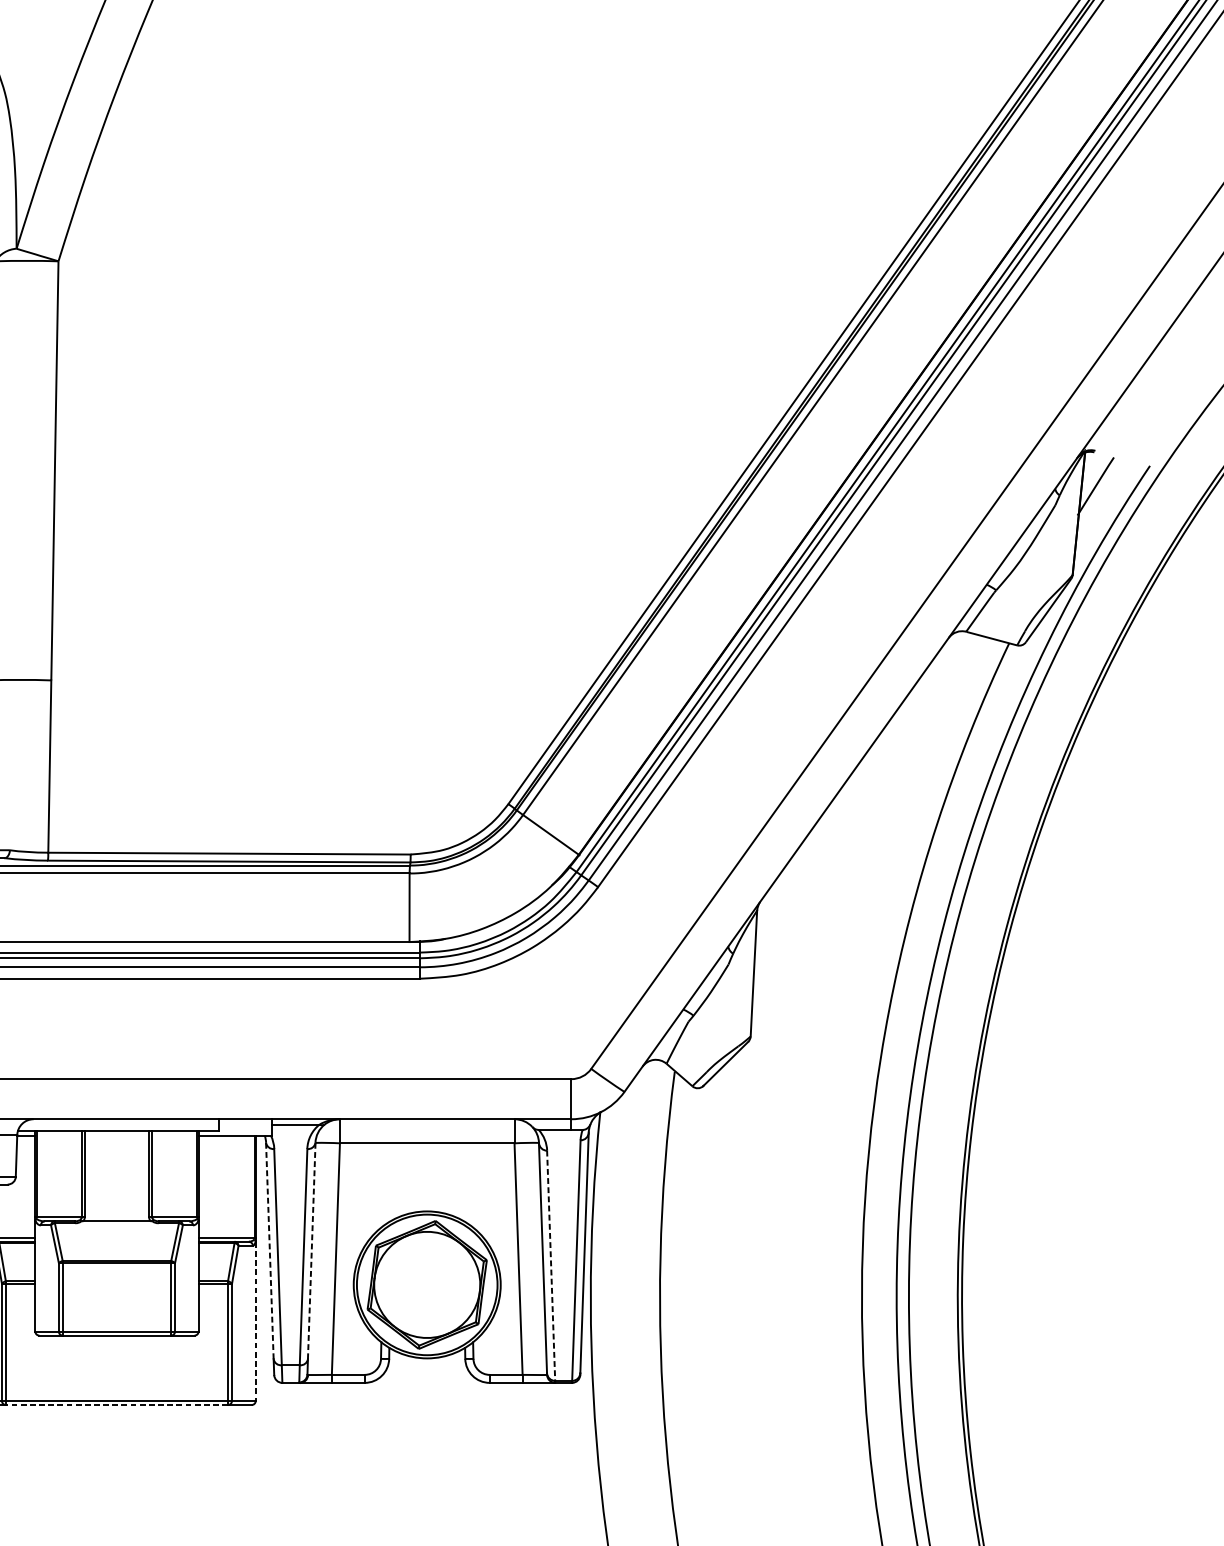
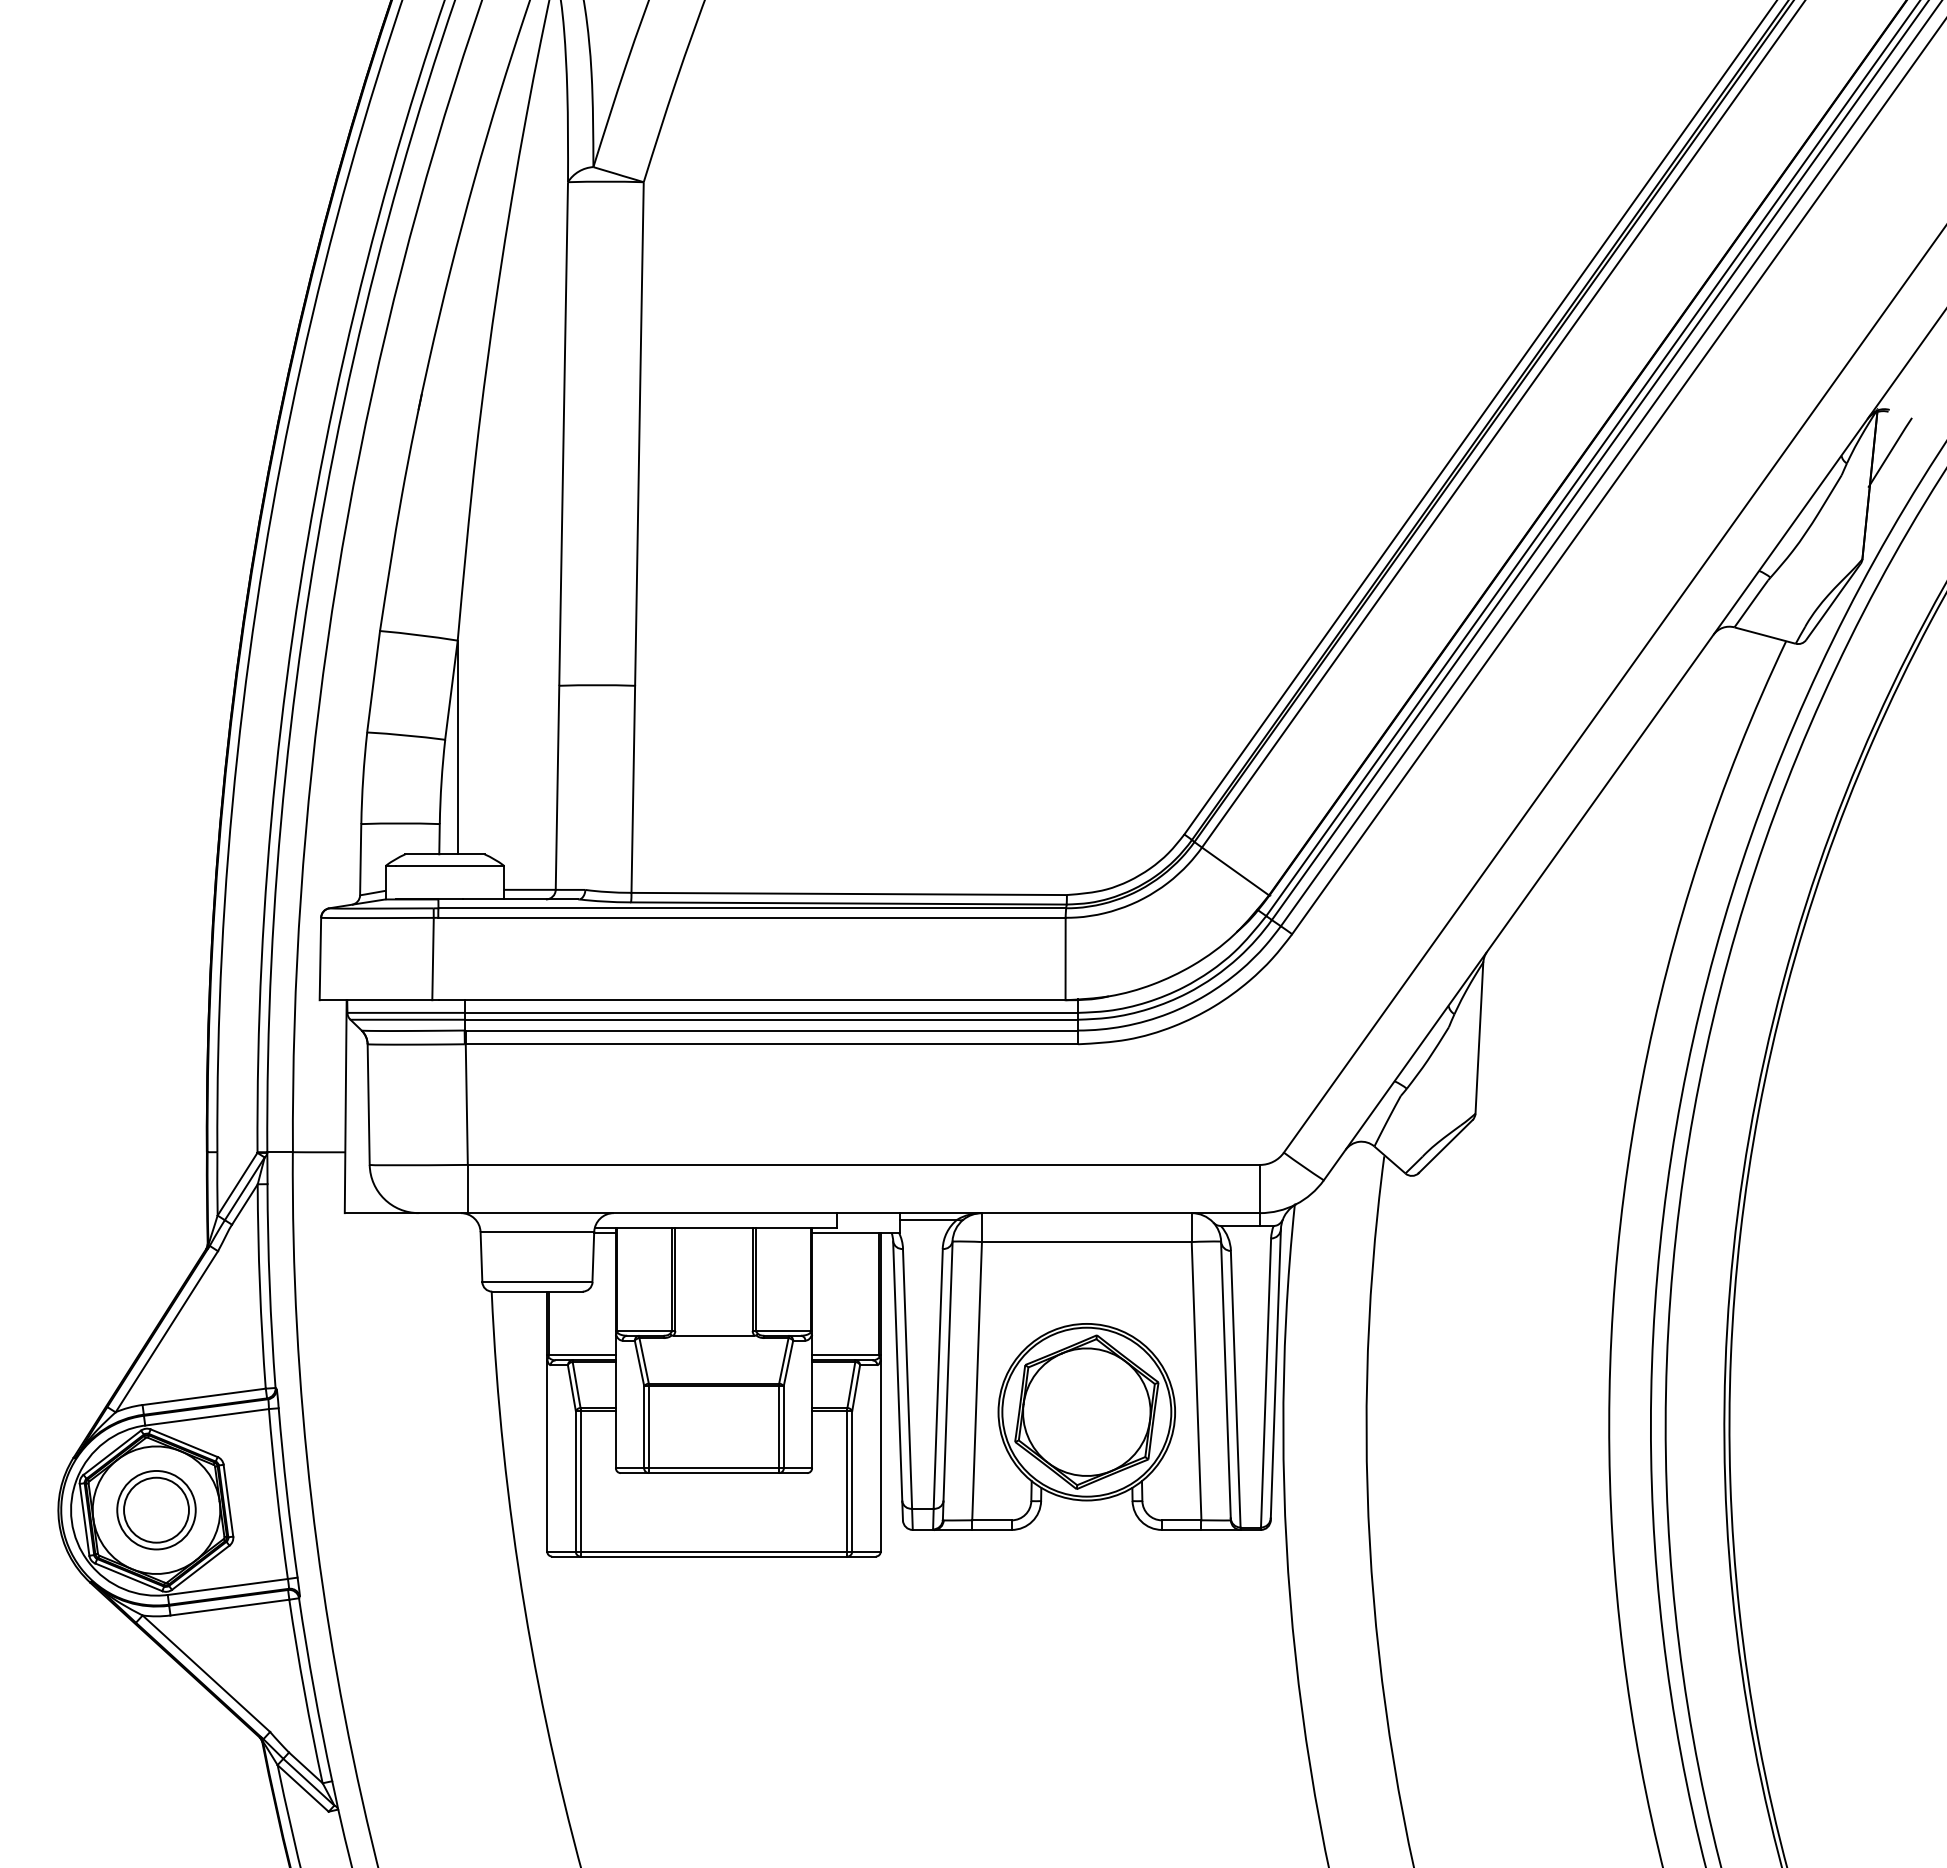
line: (269, 1251) -> (897, 1371), dashed -> solid
line: (312, 1251) -> (948, 1371), dashed -> solid
line: (550, 1266) -> (1235, 1389), dashed -> solid
line: (255, 1321) -> (880, 1456), dashed -> solid
line: (116, 1404) -> (713, 1556), dashed -> solid

